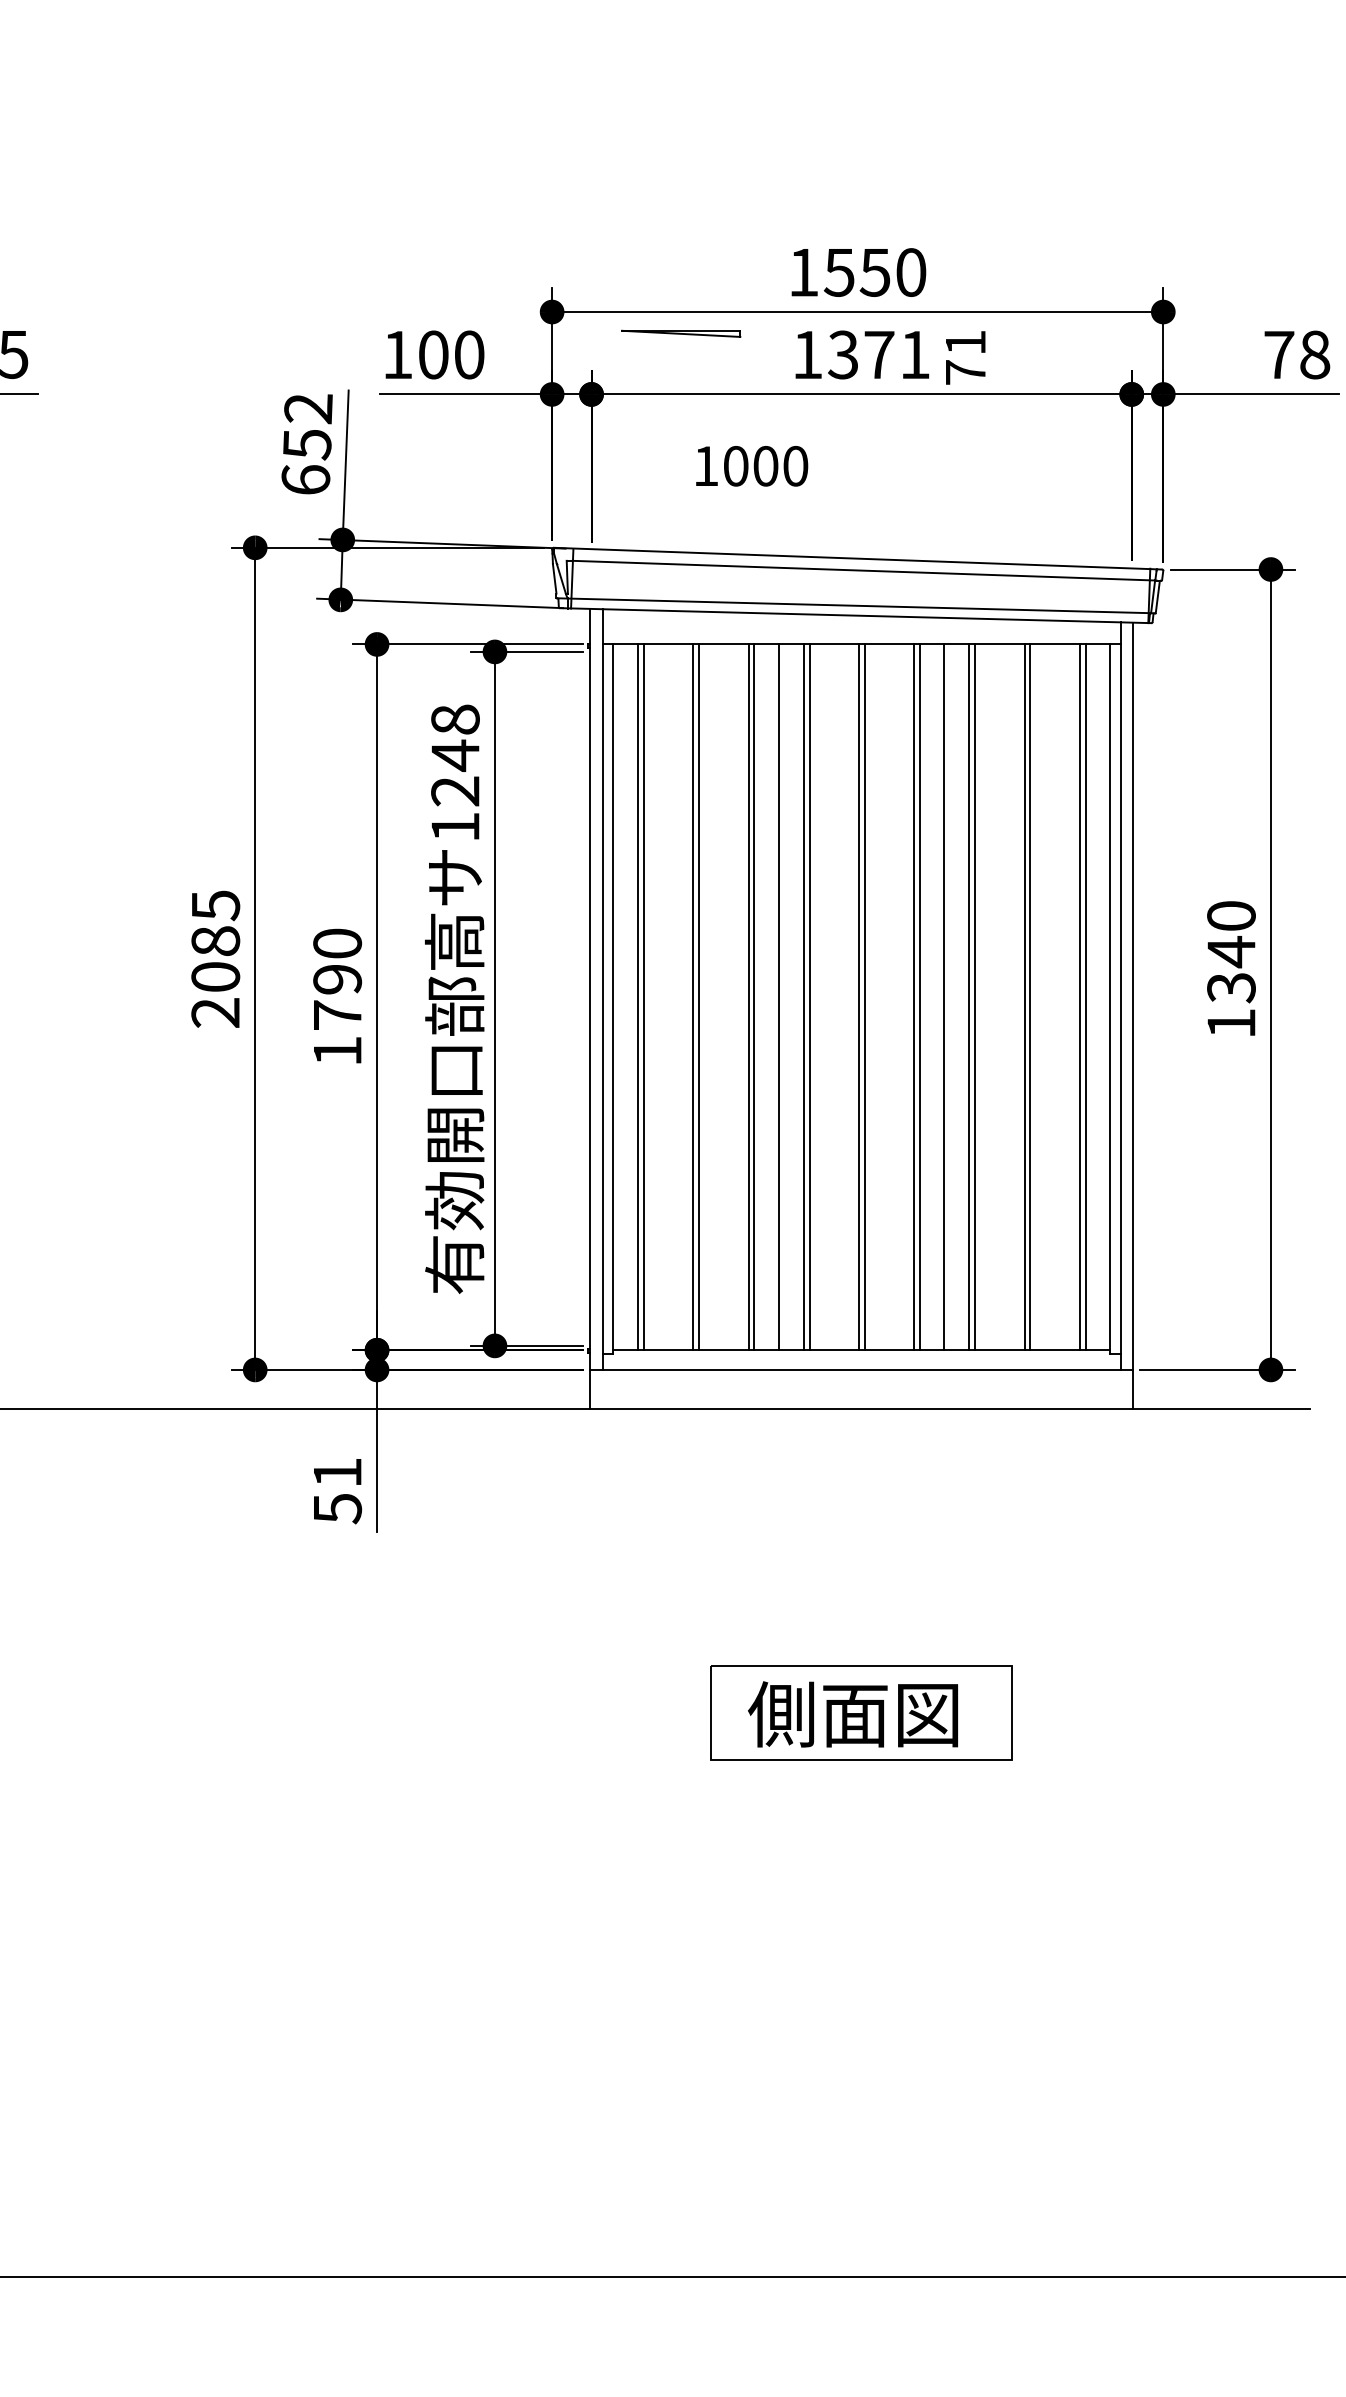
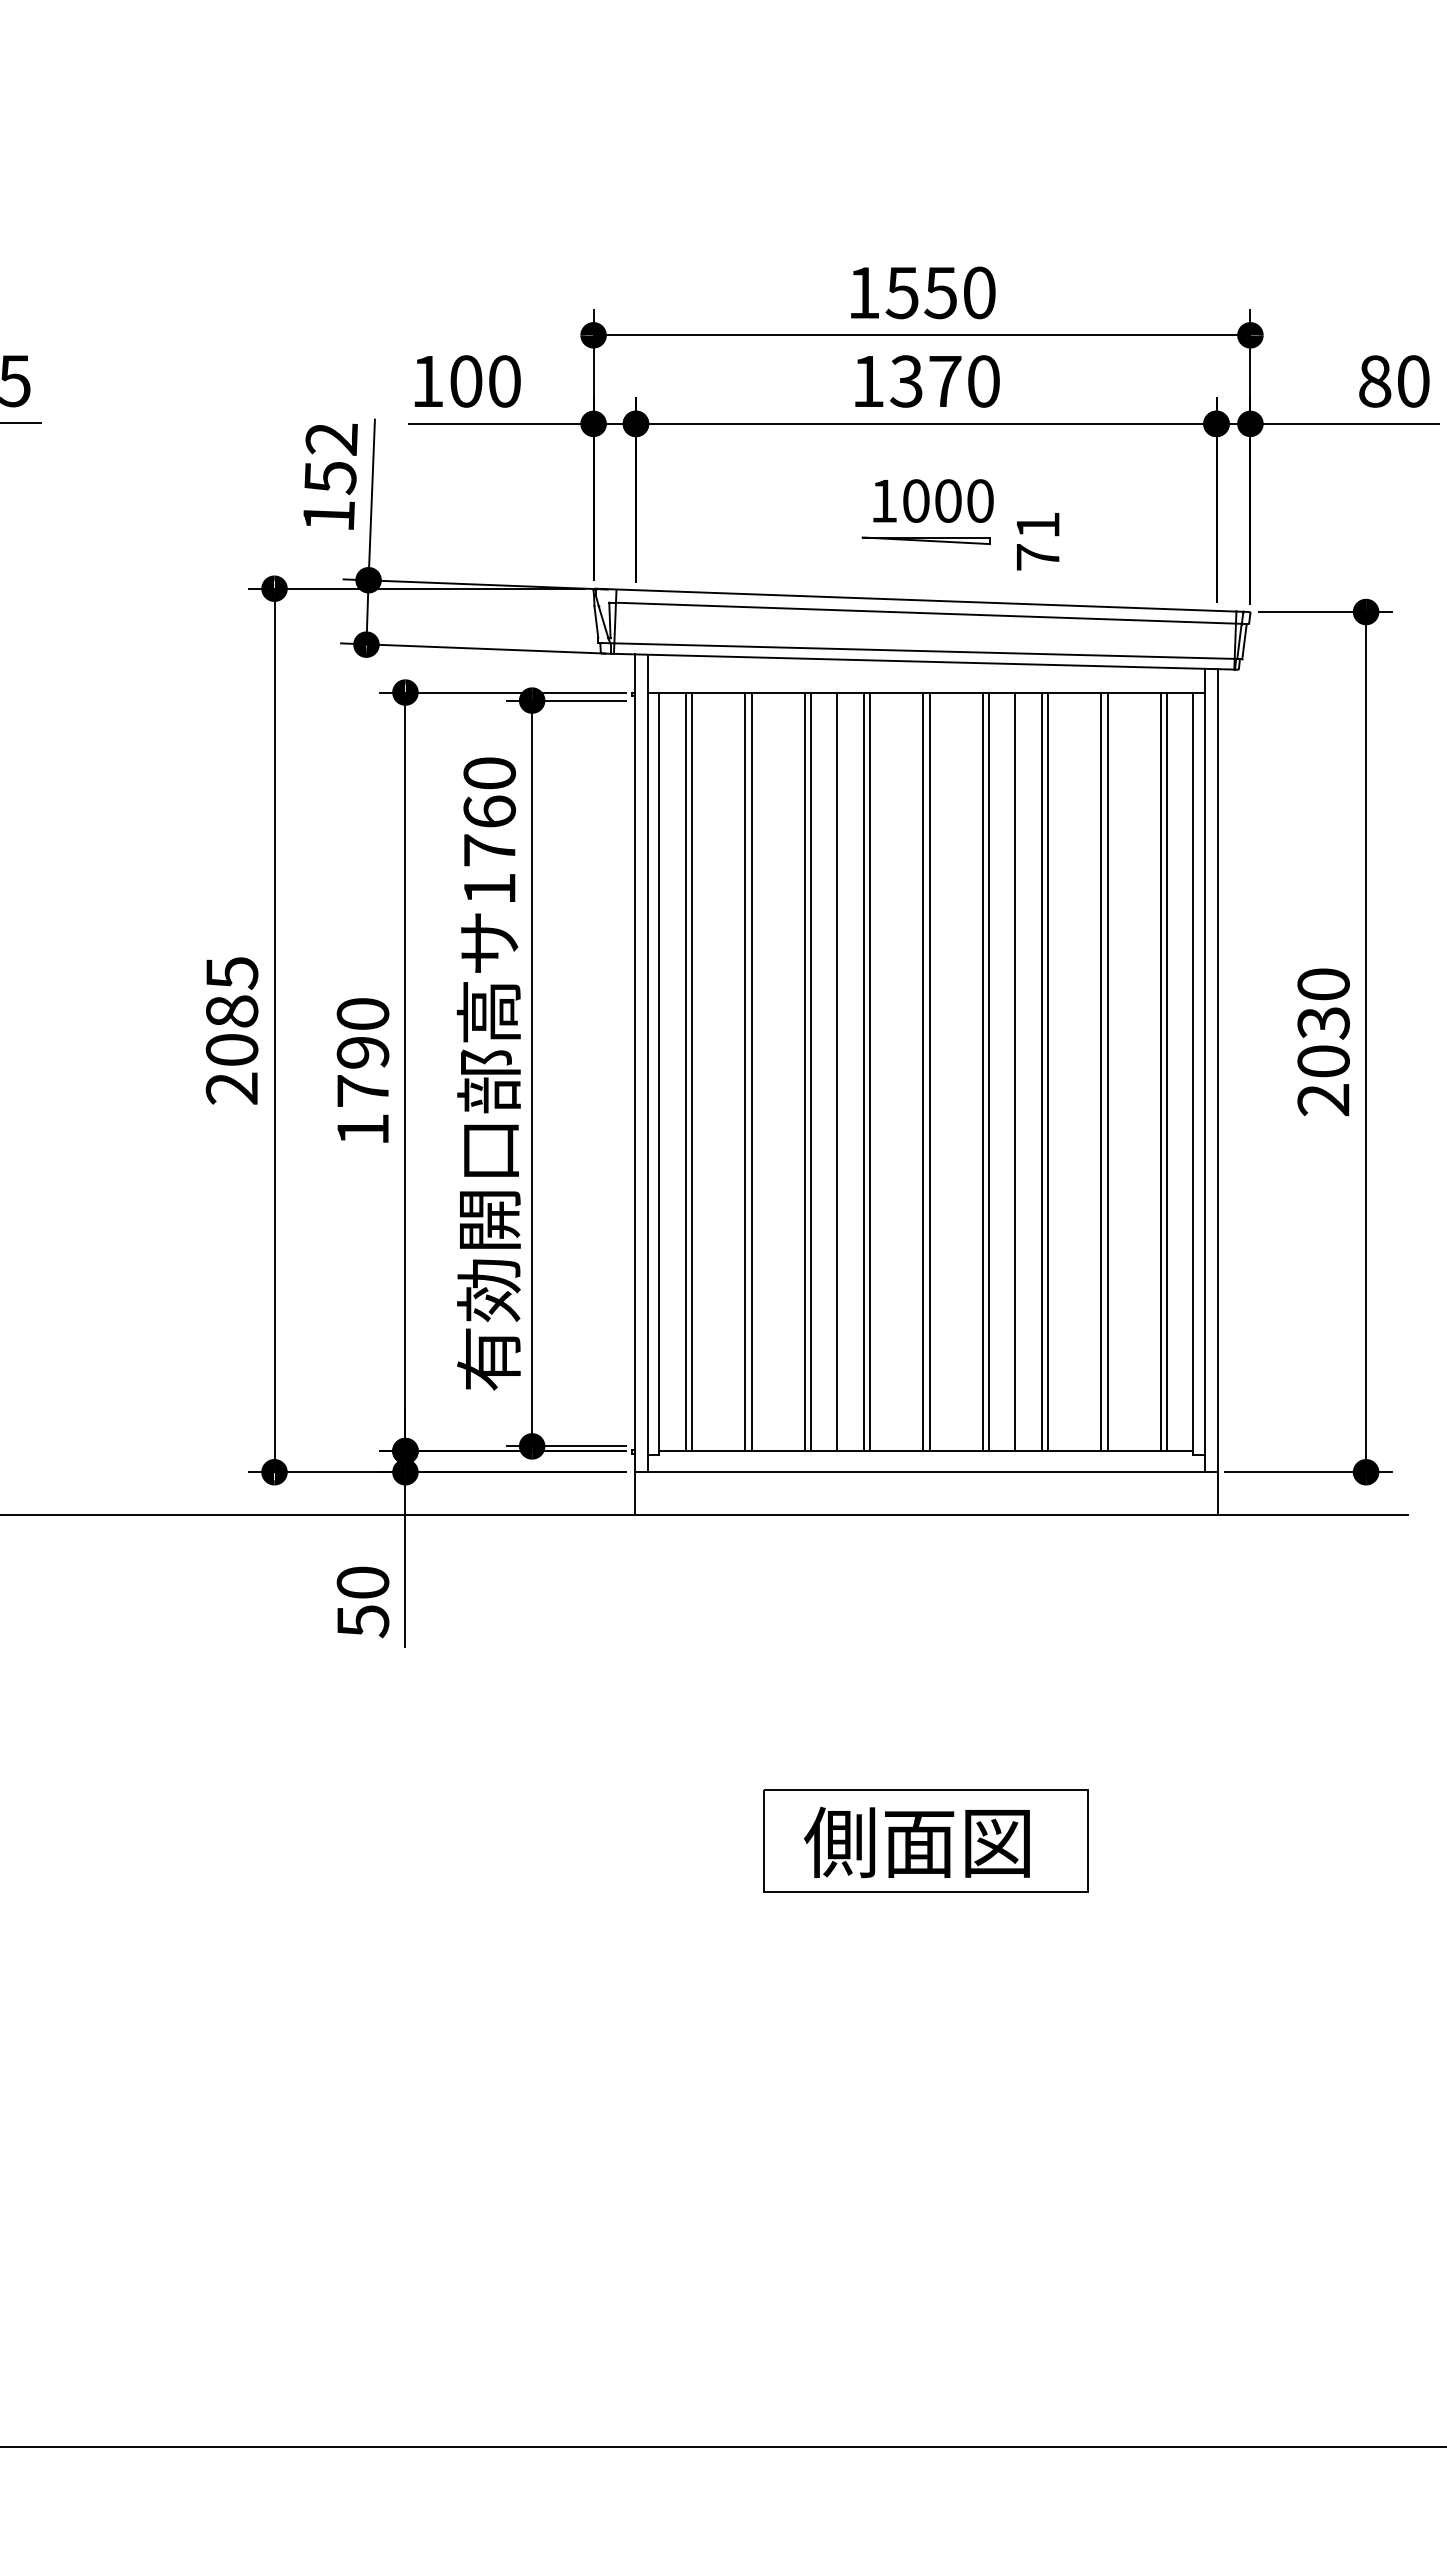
part: (680, 333) -> (925, 540), moved
text: (914, 355) -> (983, 381), 1371 -> 1370
text: (1297, 355) -> (1394, 381), 78 -> 80
text: (966, 357) -> (1038, 541), moved
text: (752, 465) -> (933, 500), moved
text: (305, 479) -> (328, 515), 652 -> 152
text: (455, 755) -> (489, 811), 1248 -> 1760
text: (1231, 986) -> (1323, 1060), 1340 -> 2030
text: (337, 1472) -> (362, 1582), 51 -> 50

